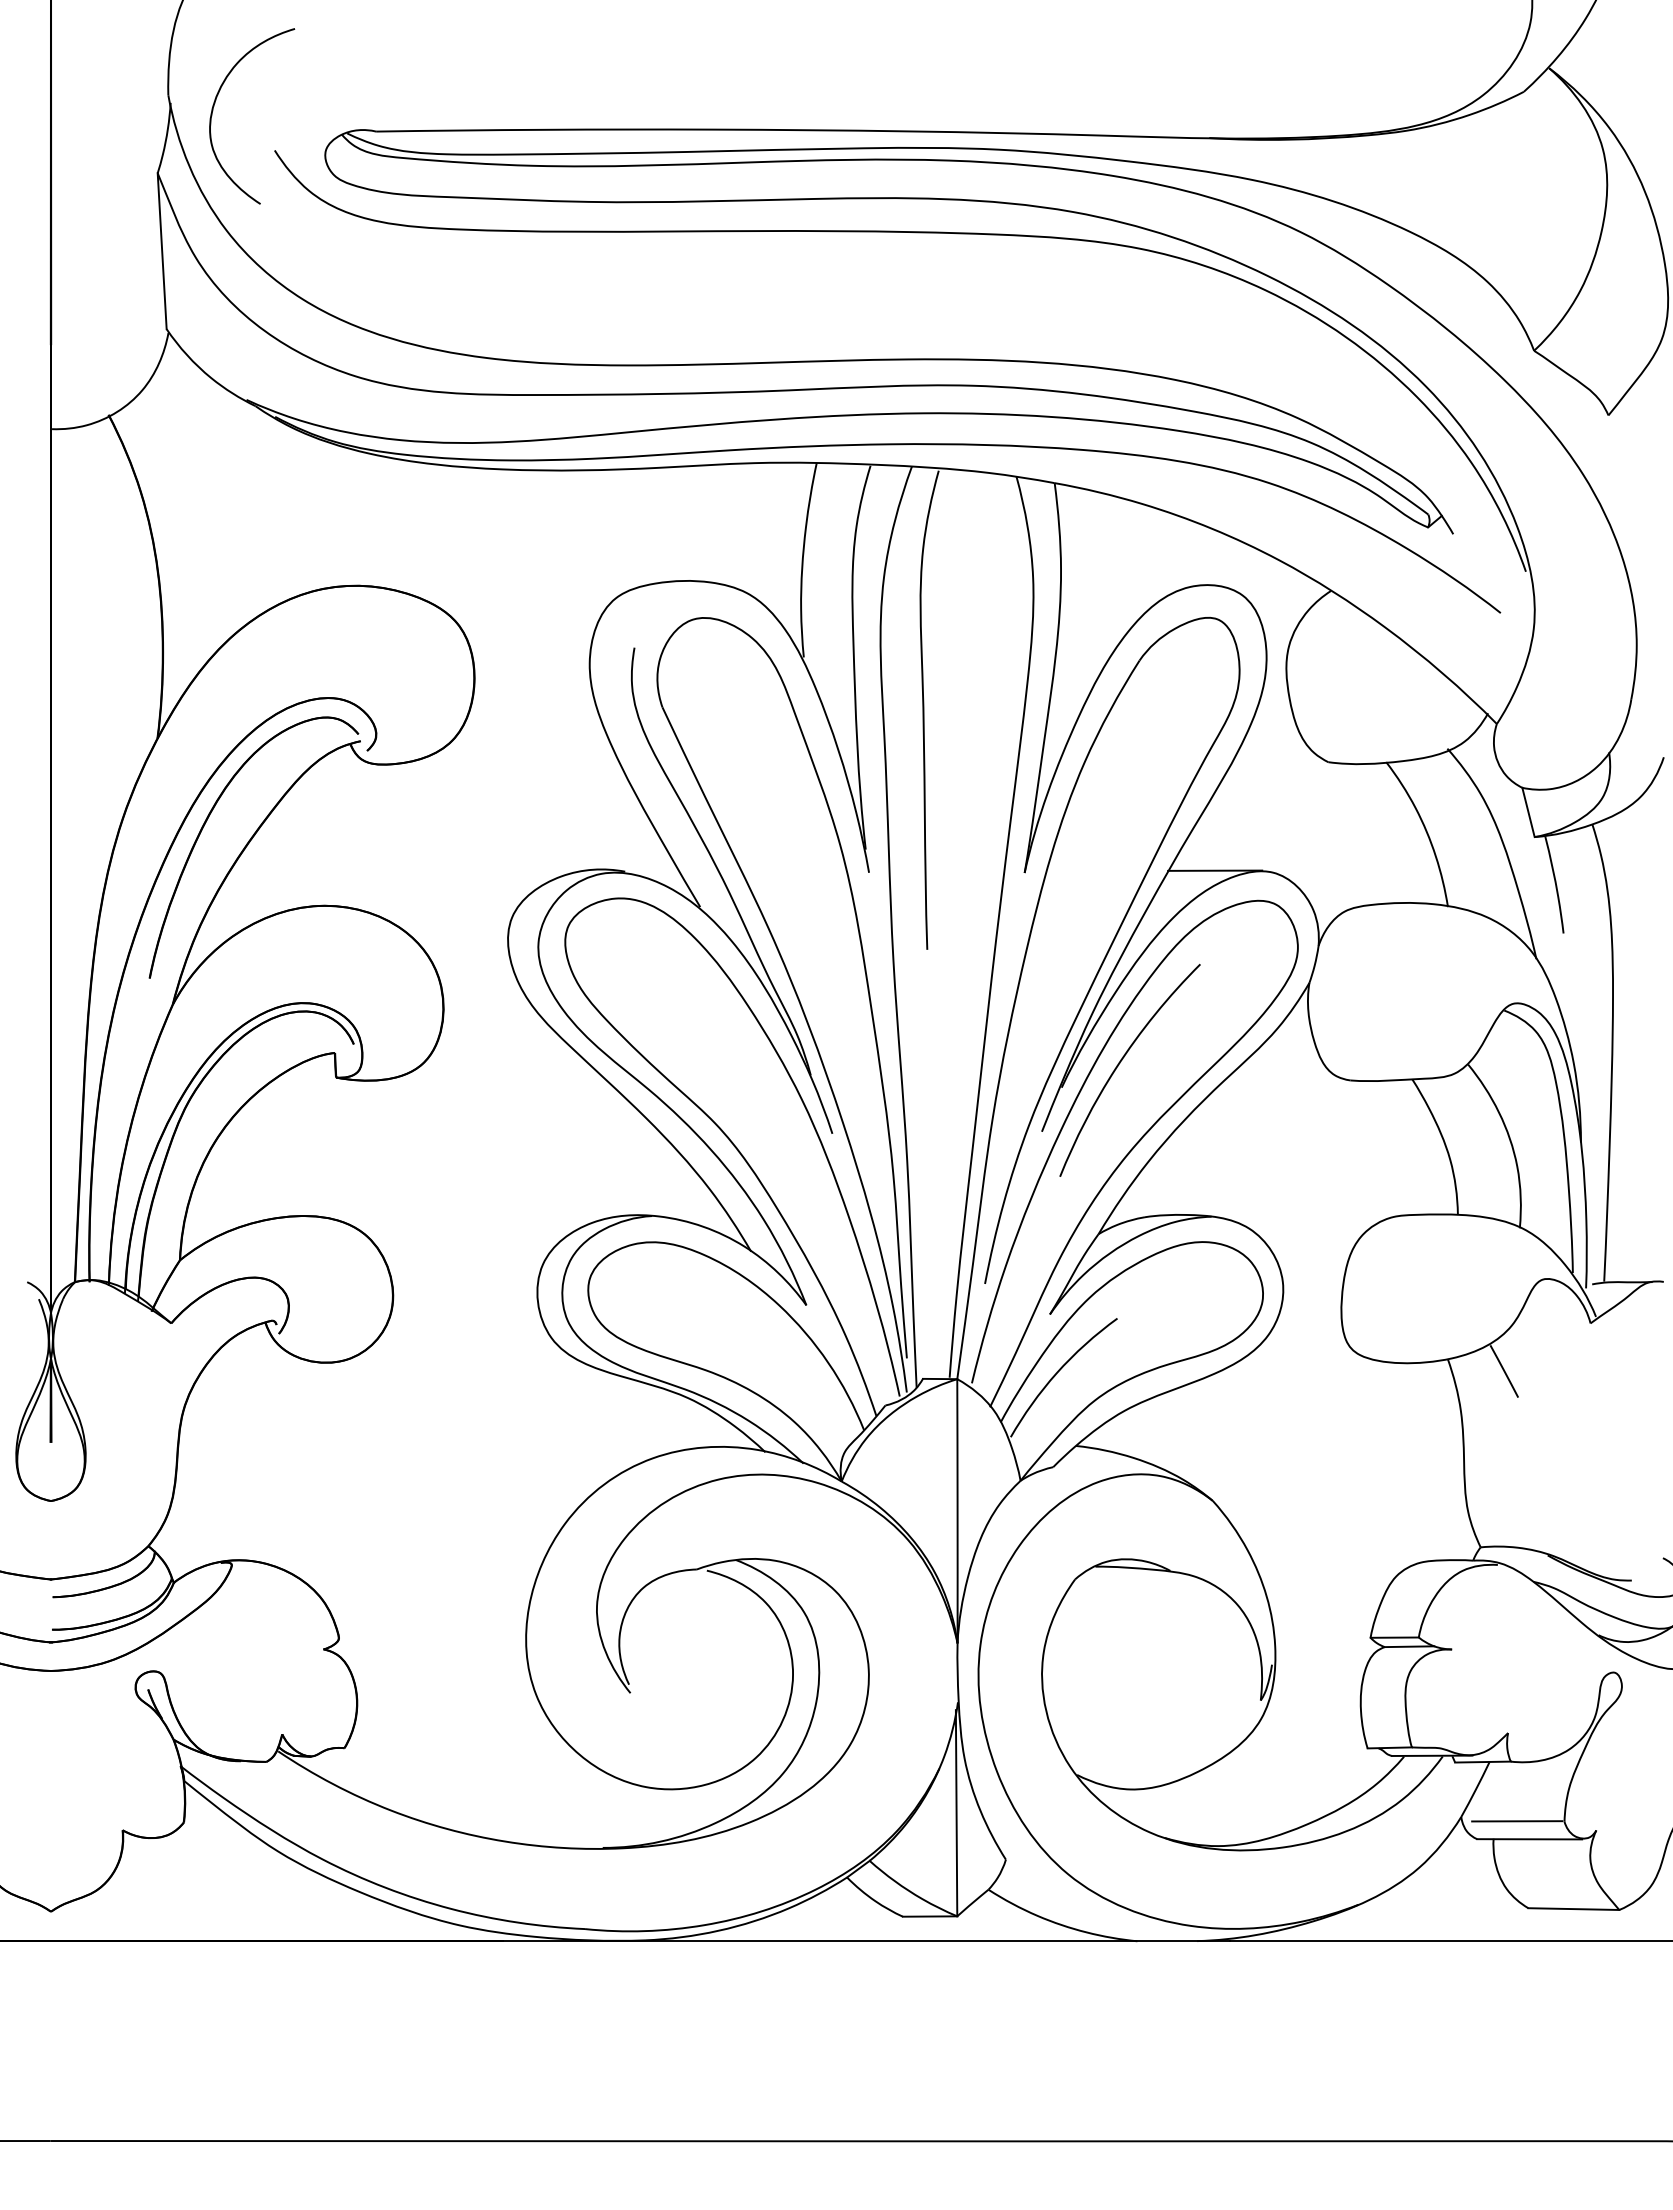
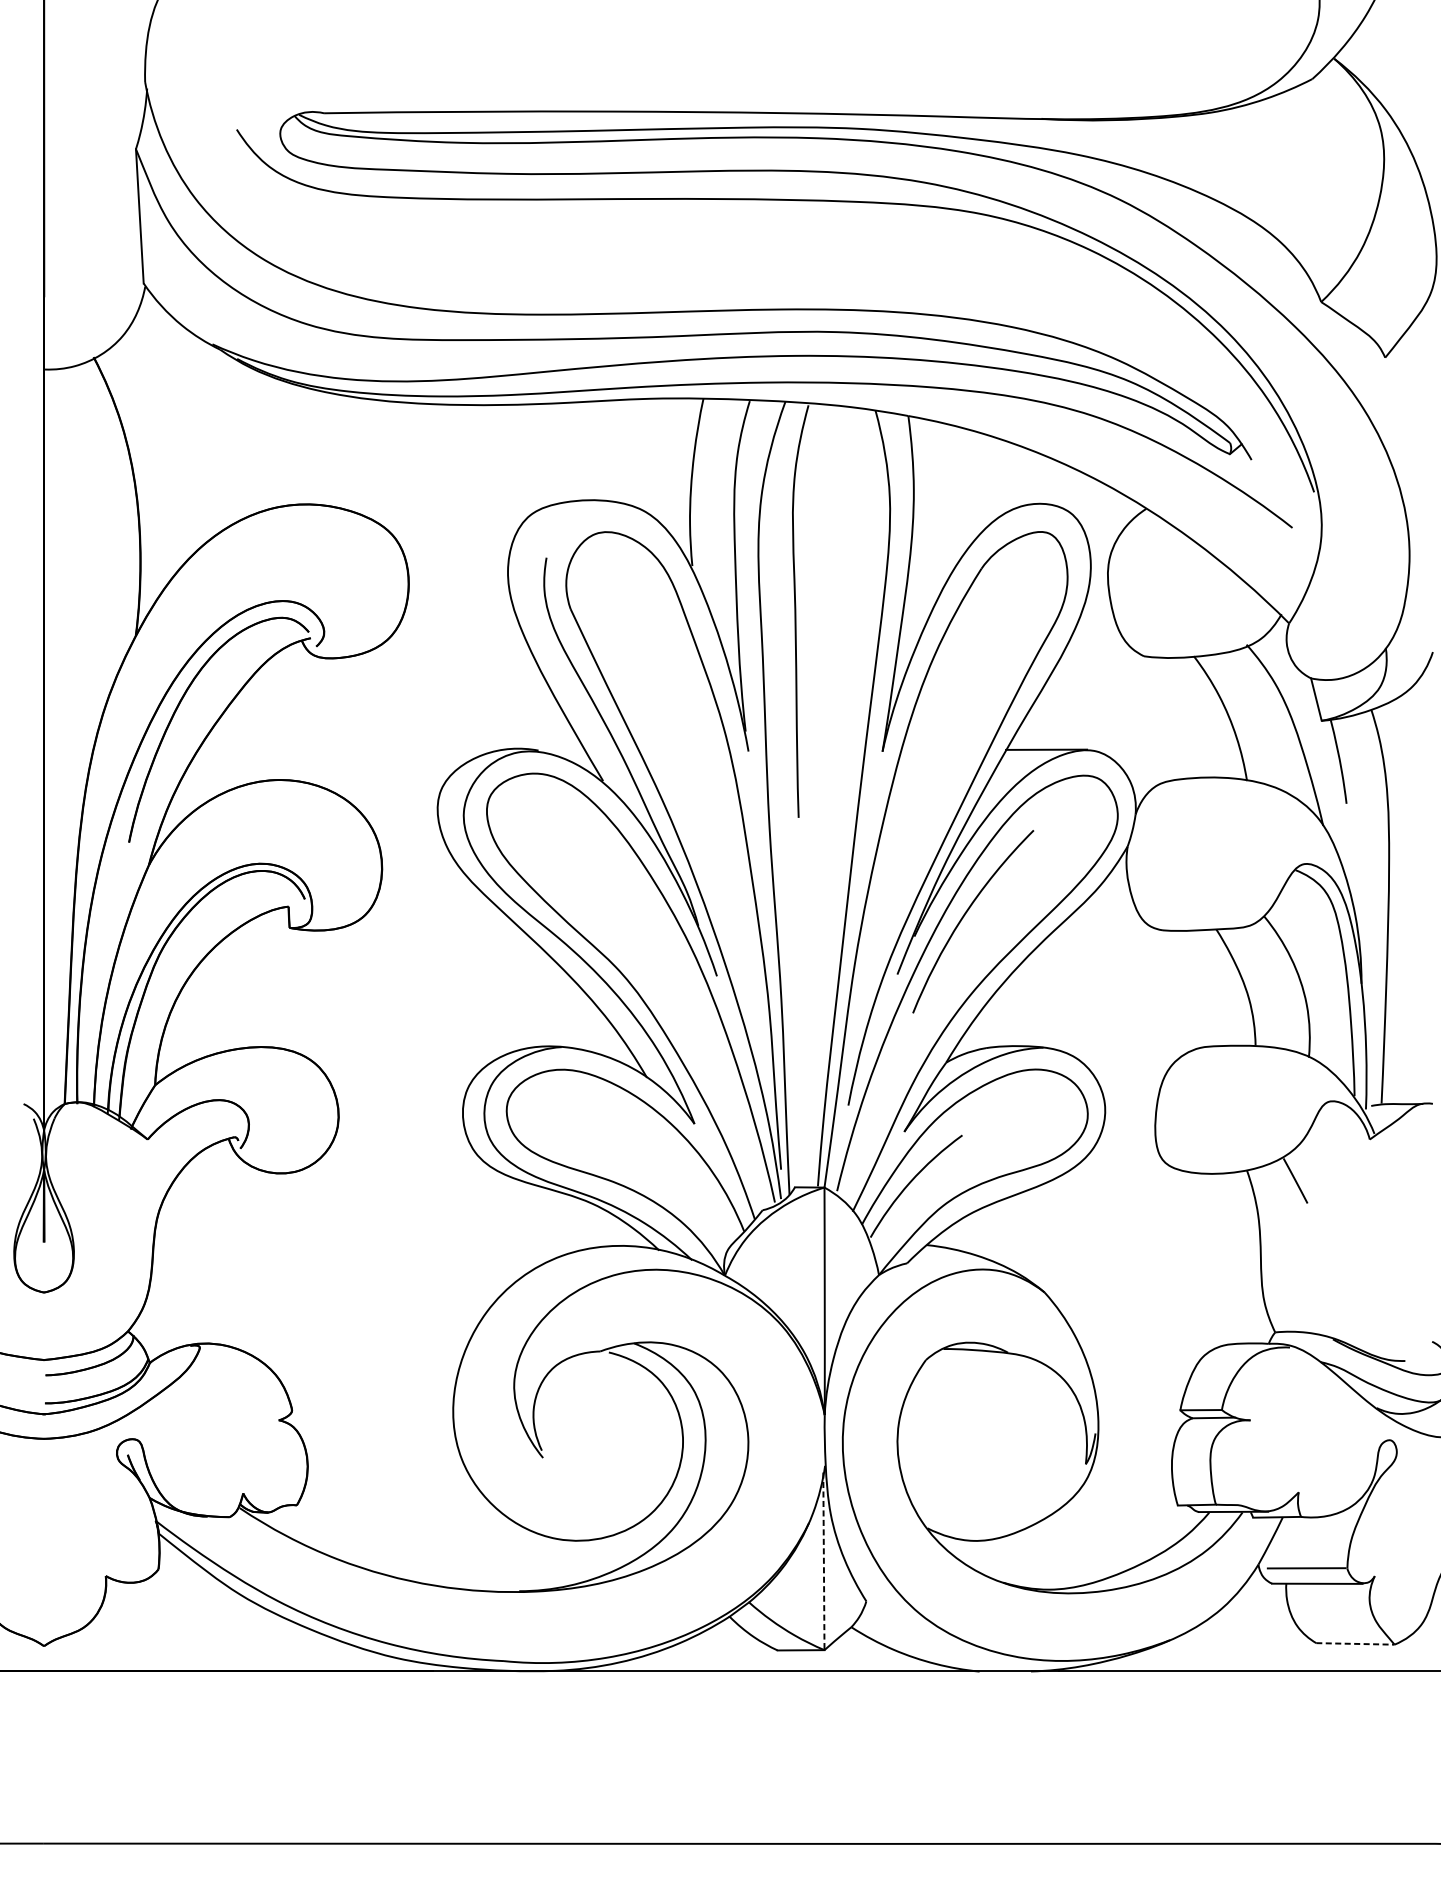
curve: (215, 103) -> (185, 89), removed
line: (956, 1813) -> (823, 1561), solid -> dashed
line: (1574, 1909) -> (1355, 1644), solid -> dashed

